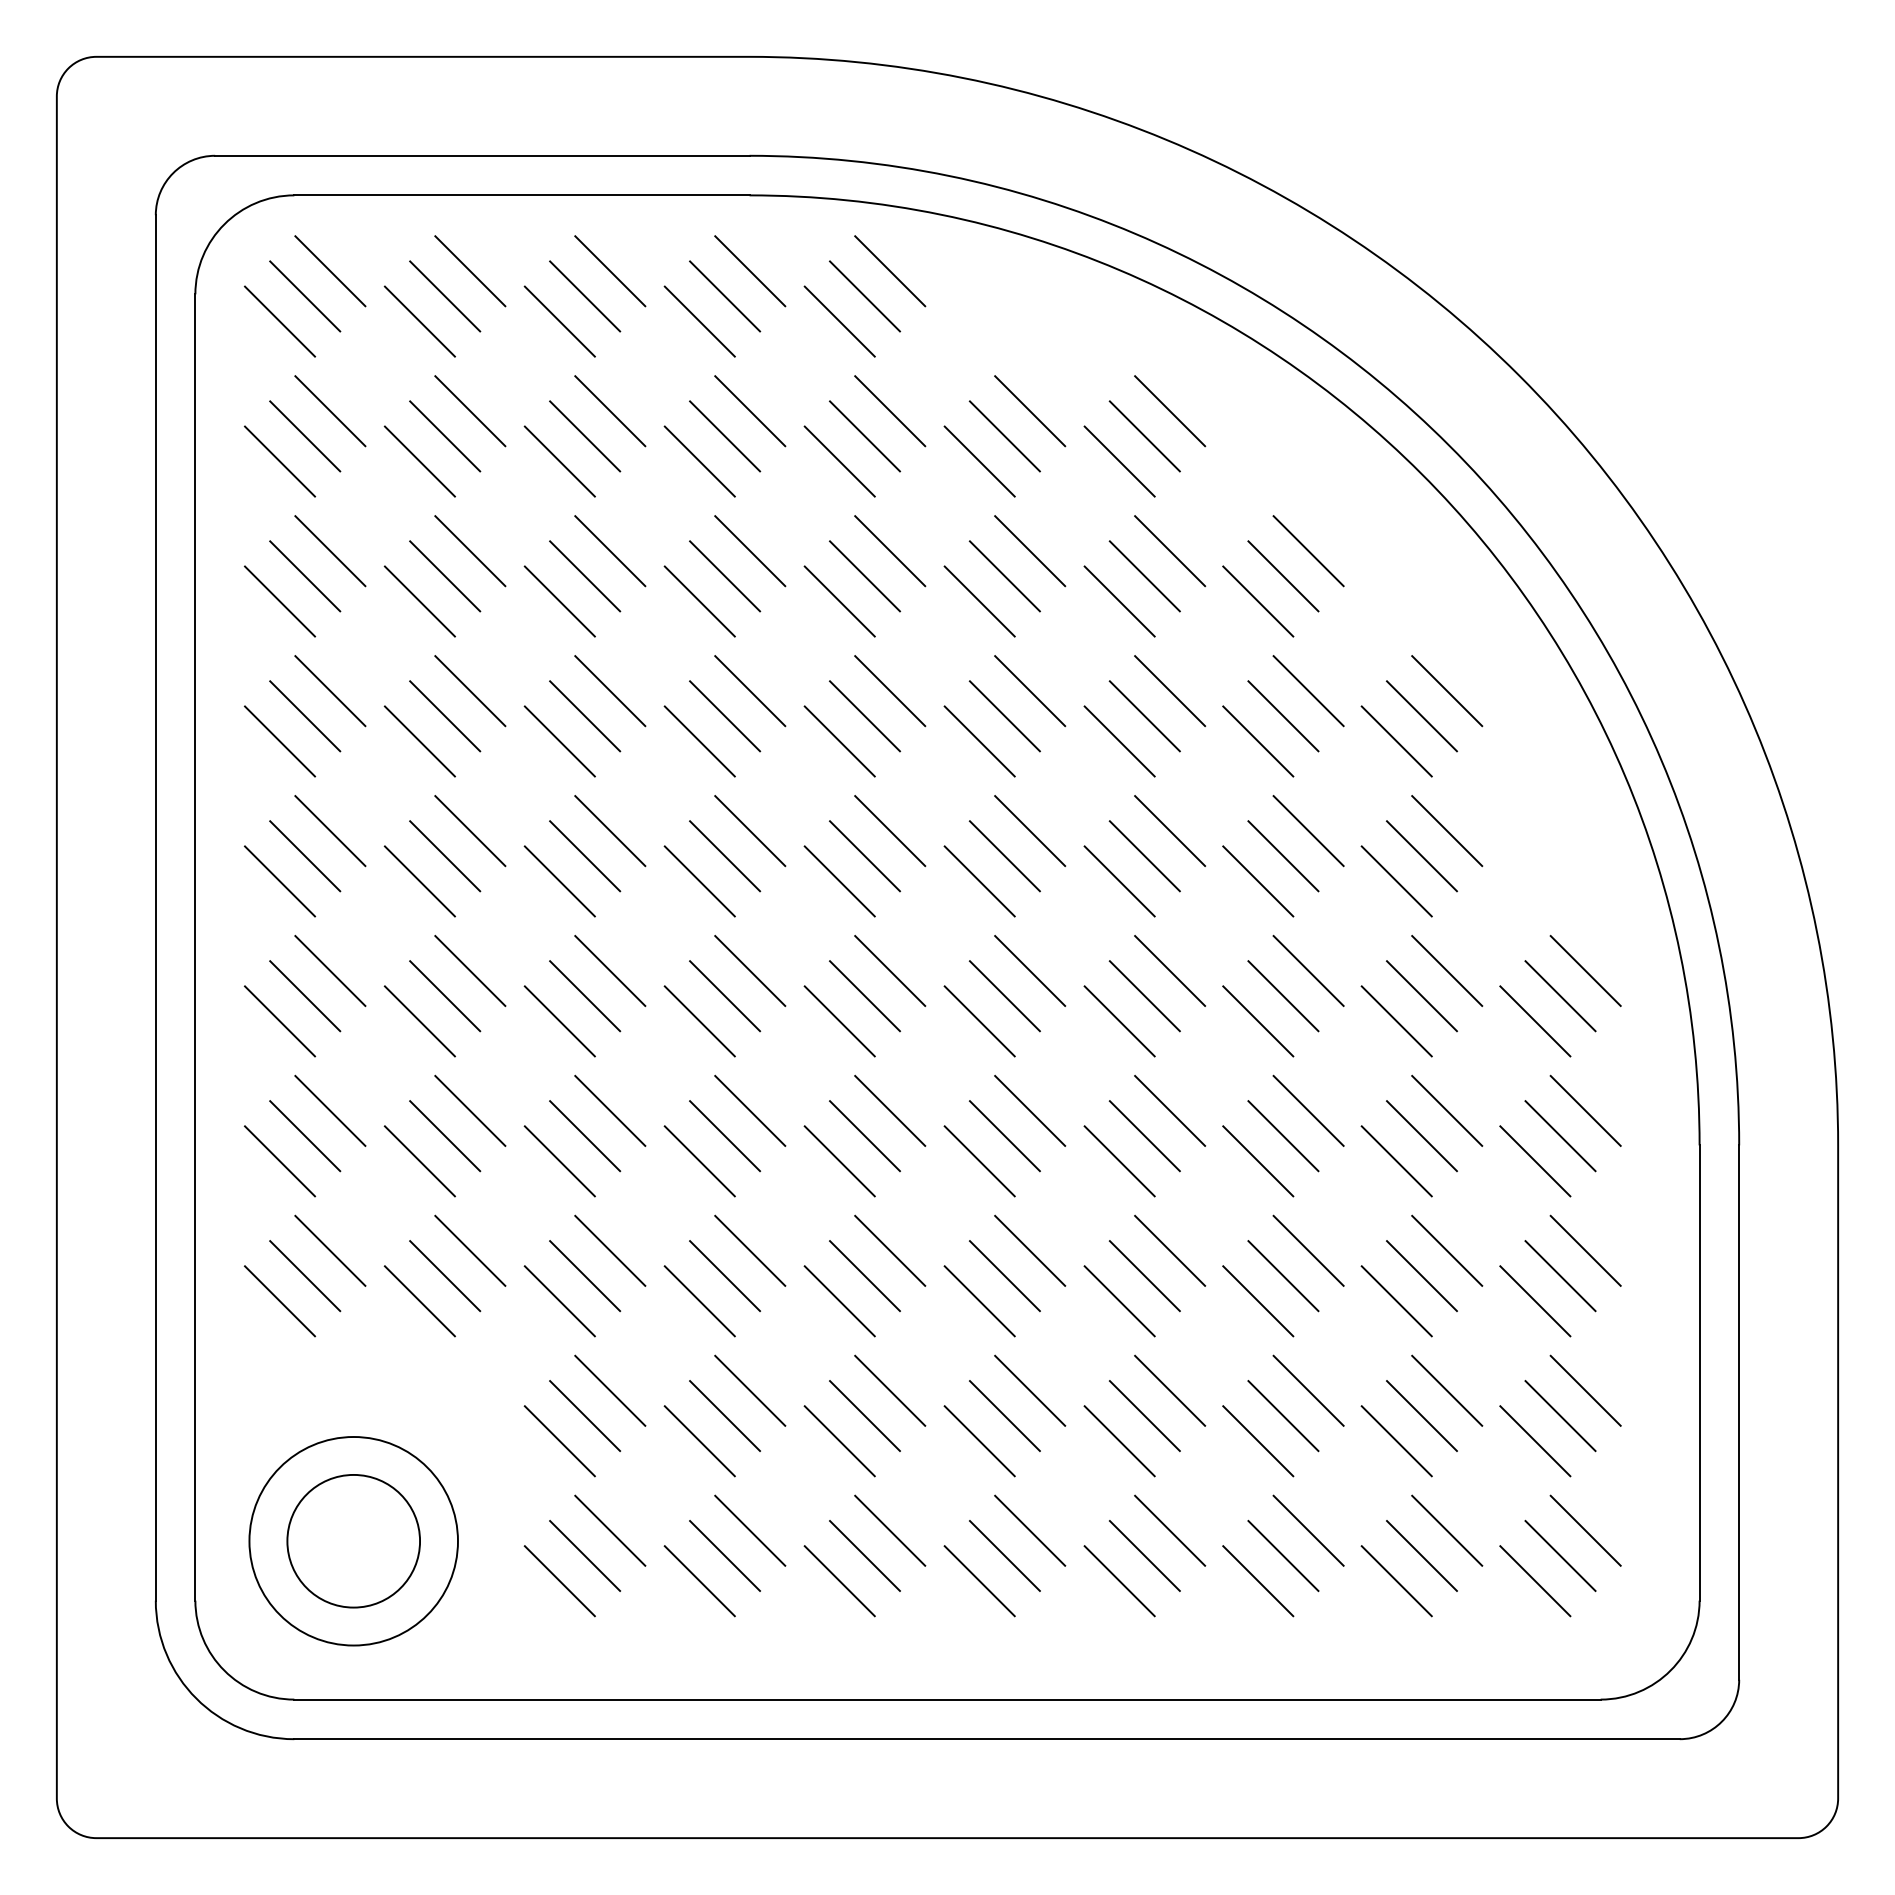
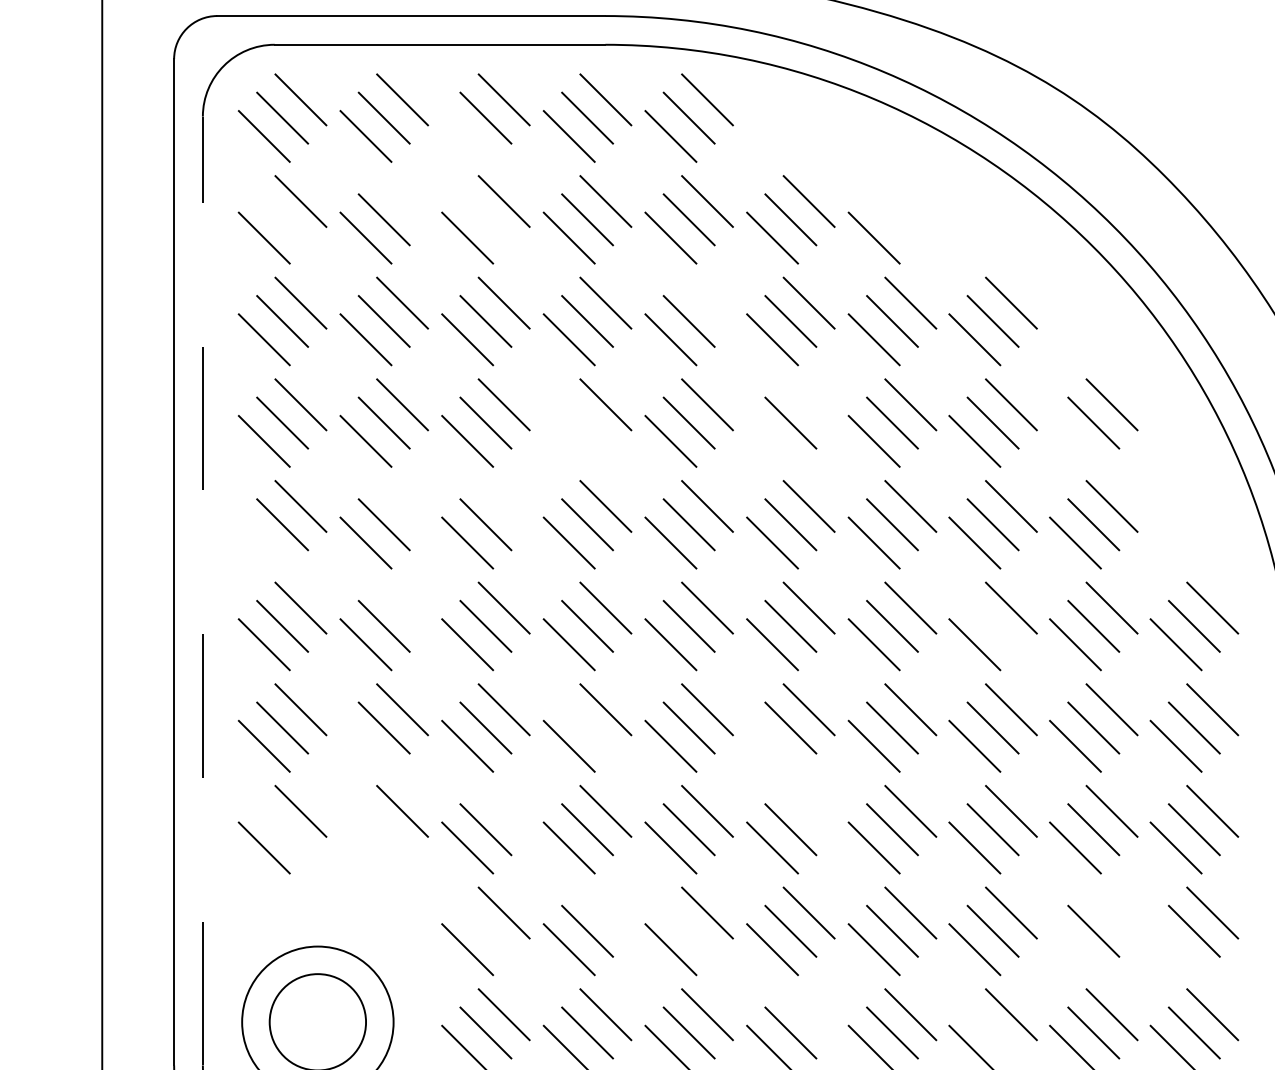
line: (559, 321) -> (467, 136), removed
line: (470, 411) -> (402, 201), removed
line: (1170, 411) -> (911, 201), removed
line: (305, 436) -> (282, 219), removed
line: (585, 436) -> (486, 219), removed
line: (1144, 436) -> (892, 219), removed
line: (890, 551) -> (707, 303), removed
line: (1030, 691) -> (809, 405), removed
line: (725, 716) -> (587, 423), removed
line: (699, 741) -> (569, 441), removed
line: (979, 741) -> (772, 441), removed
line: (1396, 741) -> (1075, 441), removed
line: (470, 831) -> (402, 506), removed
line: (610, 831) -> (504, 506), removed
line: (279, 881) -> (263, 543), removed
line: (195, 947) -> (202, 591), solid -> dashed
line: (470, 970) -> (402, 607), removed
line: (1283, 996) -> (993, 626), removed
line: (725, 1136) -> (587, 728), removed
line: (419, 1161) -> (365, 746), removed
line: (979, 1161) -> (772, 746), removed
line: (610, 1250) -> (504, 811), removed
line: (1030, 1250) -> (809, 811), removed
line: (305, 1276) -> (282, 830), removed
line: (445, 1276) -> (384, 830), removed
line: (419, 1301) -> (365, 848), removed
line: (750, 1390) -> (606, 912), removed
line: (1447, 1390) -> (1112, 912), removed
line: (585, 1416) -> (486, 931), removed
line: (864, 1416) -> (688, 931), removed
line: (1396, 1441) -> (1075, 949), removed
line: (1535, 1441) -> (1176, 949), removed
line: (1030, 1530) -> (809, 1014), removed
line: (1283, 1555) -> (993, 1032), removed

